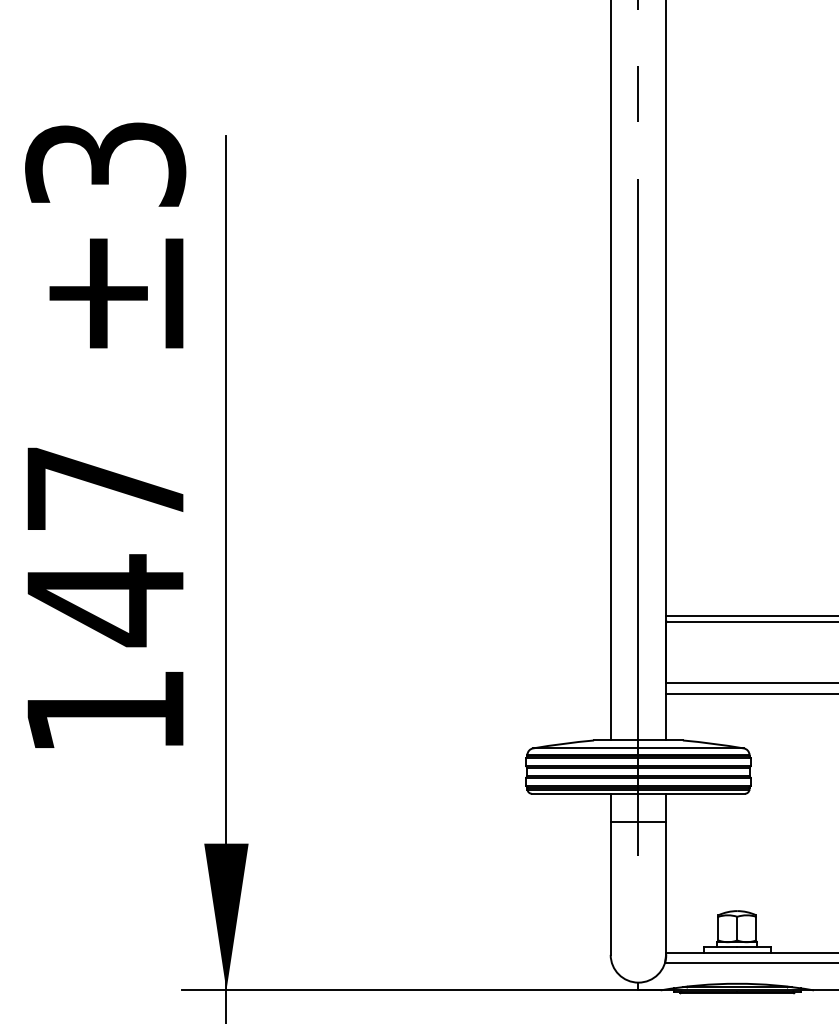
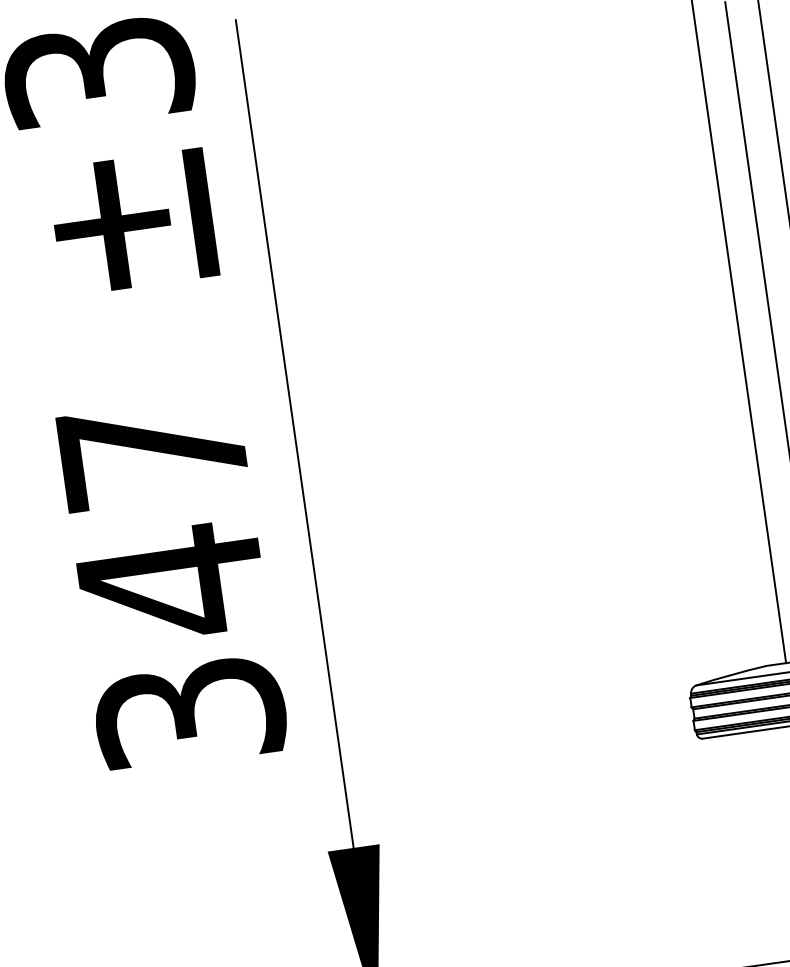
text: (105, 711) -> (190, 713), 147 -> 347

